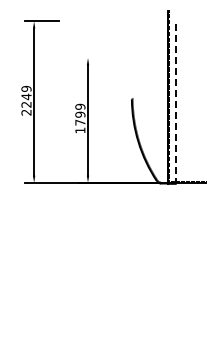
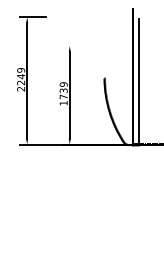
line: (175, 104) -> (138, 82), dashed -> solid
text: (80, 114) -> (63, 90), 1799 -> 1739

